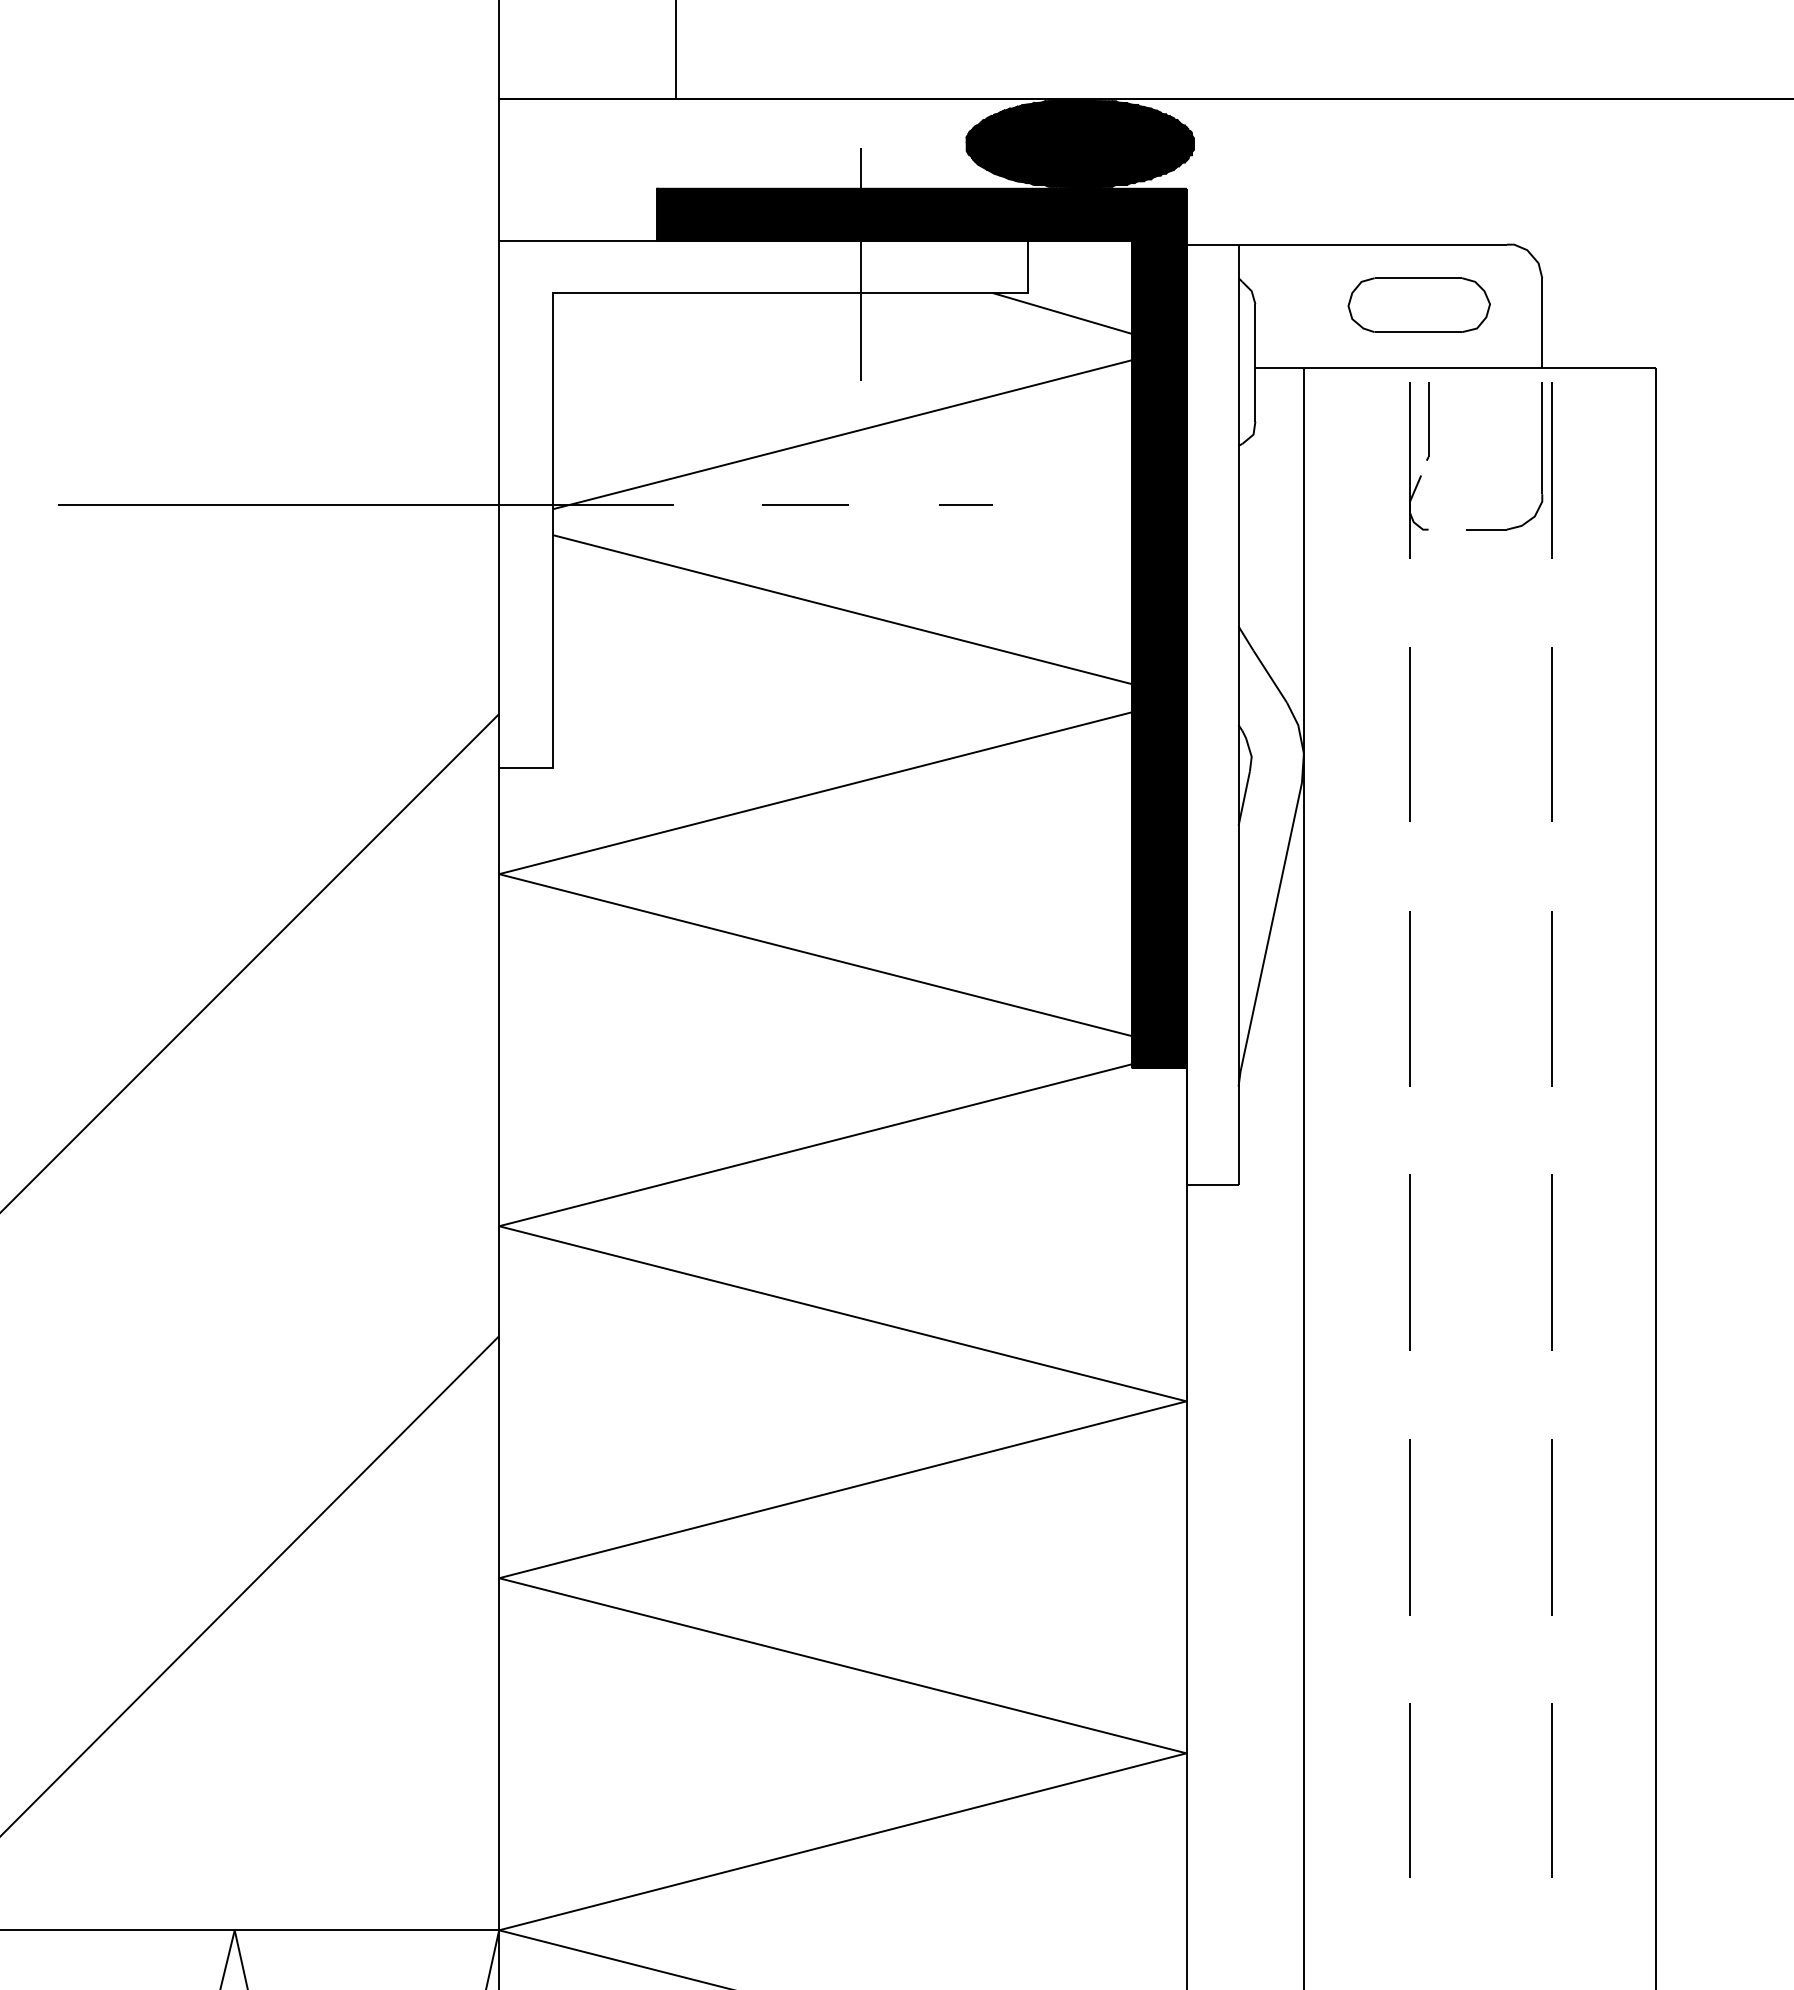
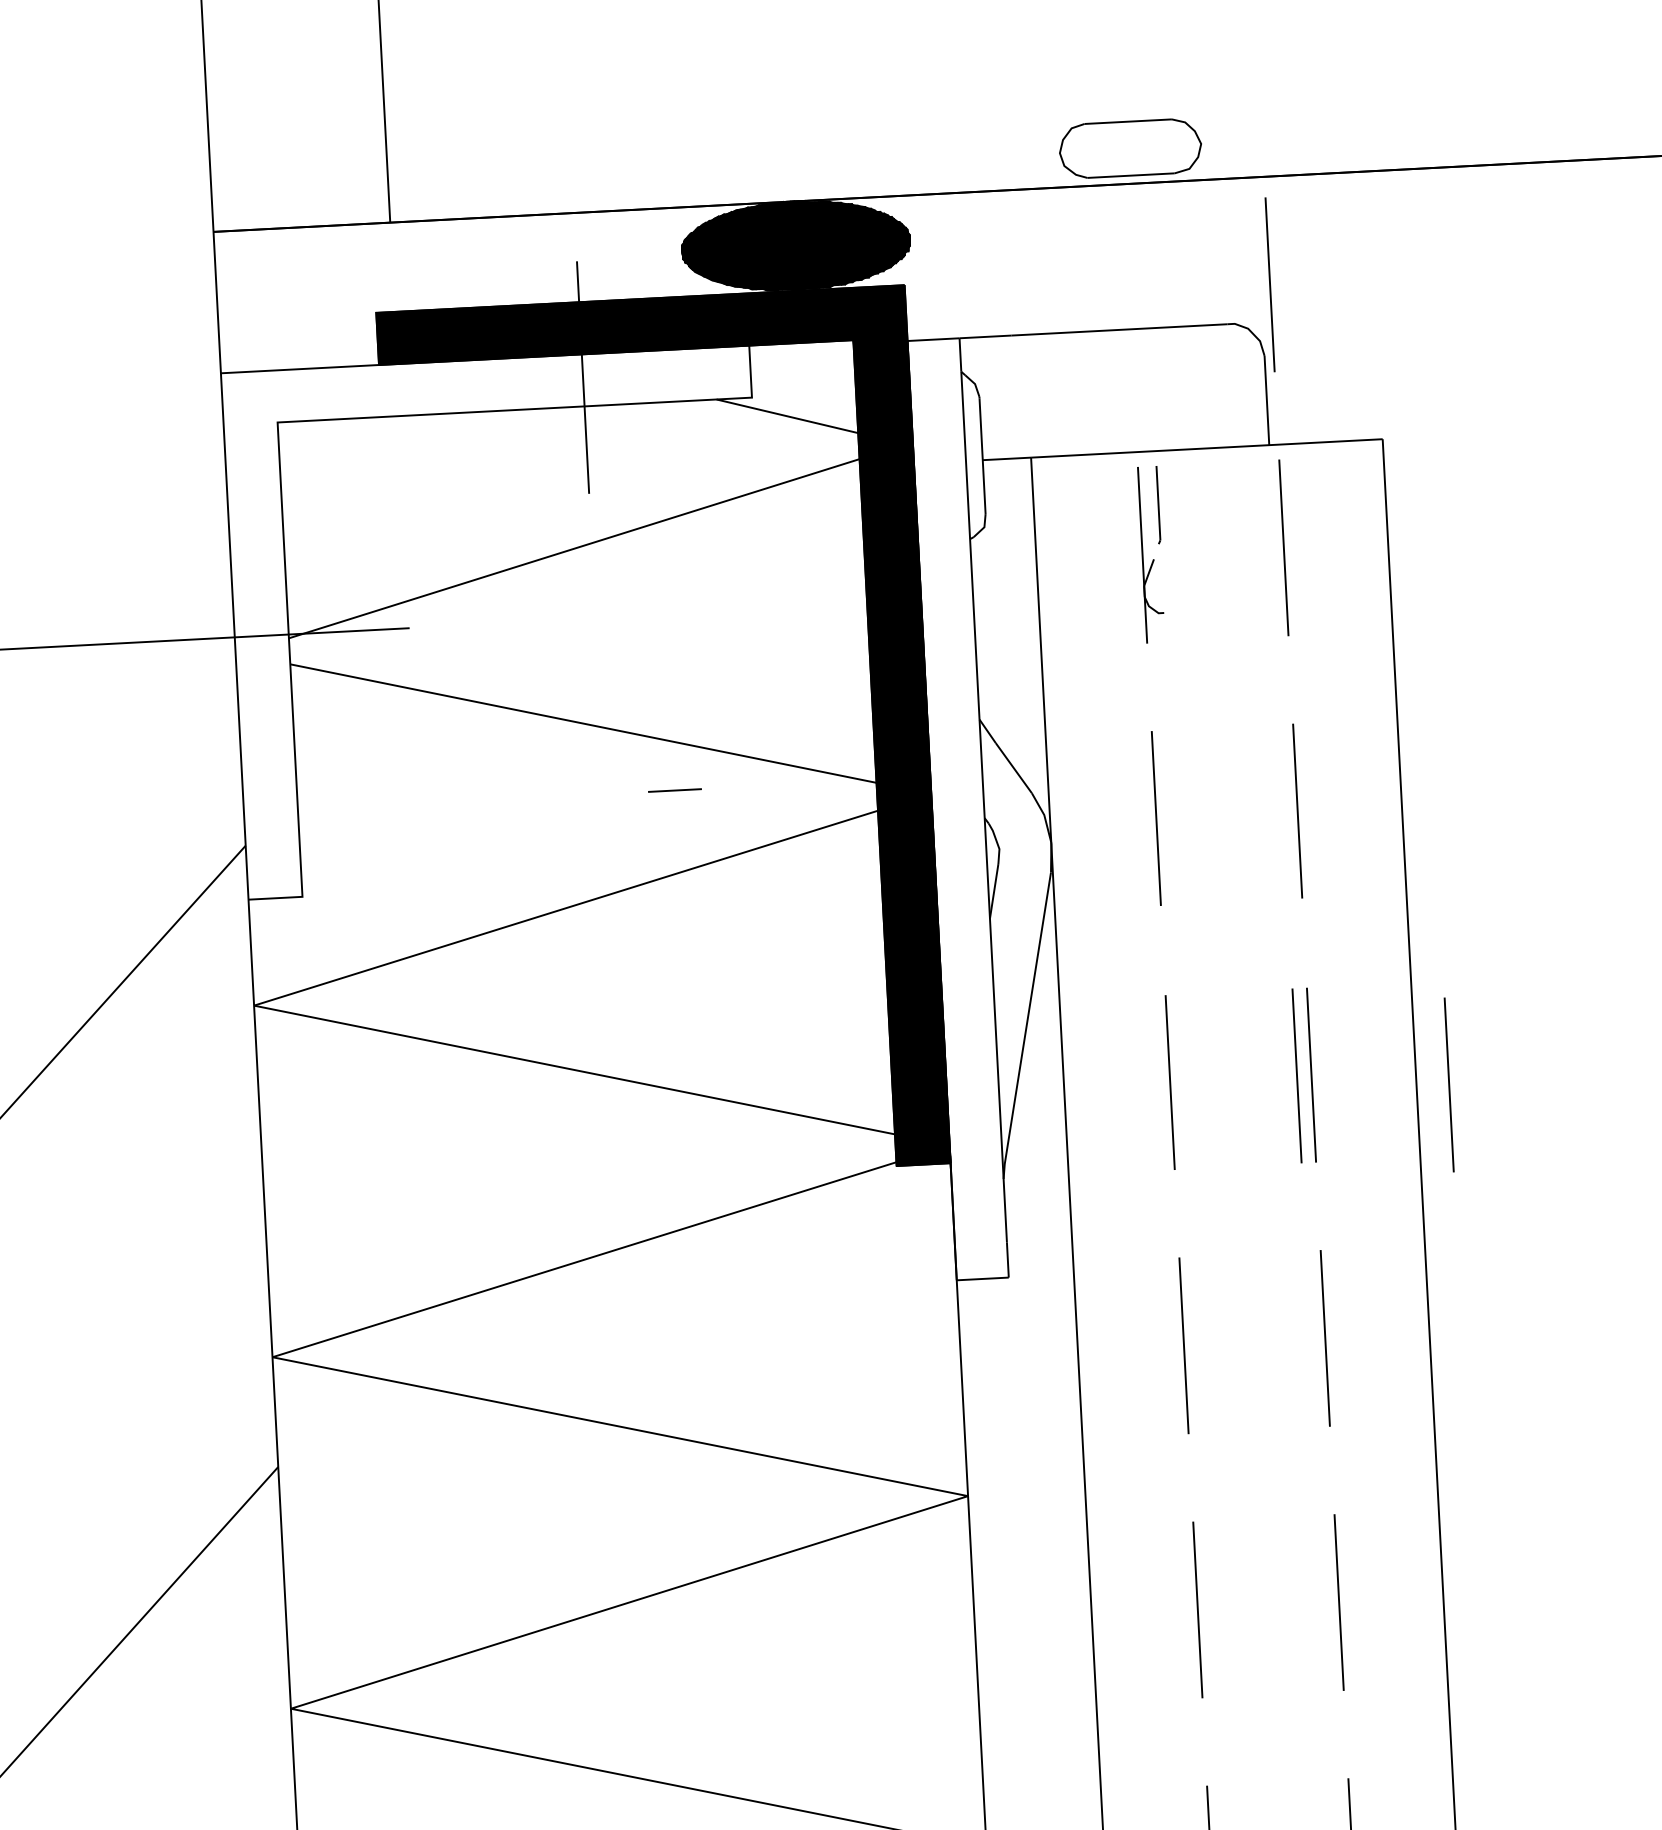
line: (1551, 207) -> (1270, 284), added
part: (1418, 304) -> (1129, 147), moved
part: (1541, 456) -> (1273, 533), removed
line: (805, 504) -> (540, 620), removed
line: (965, 504) -> (674, 789), moved
line: (1536, 998) -> (1296, 1075), added
line: (1688, 1015) -> (1449, 1084), added

